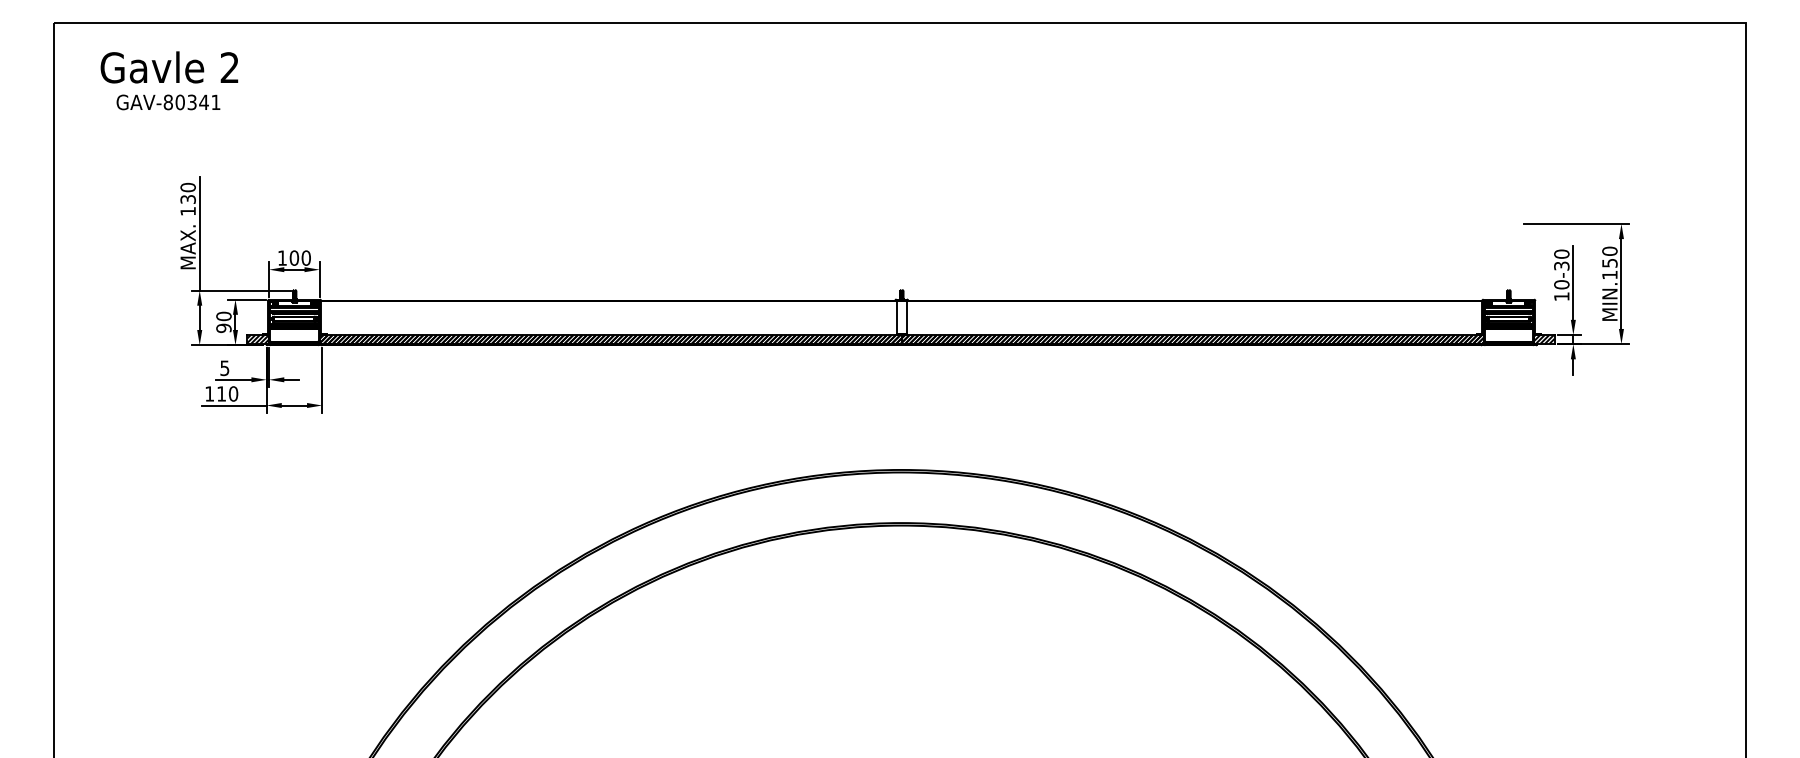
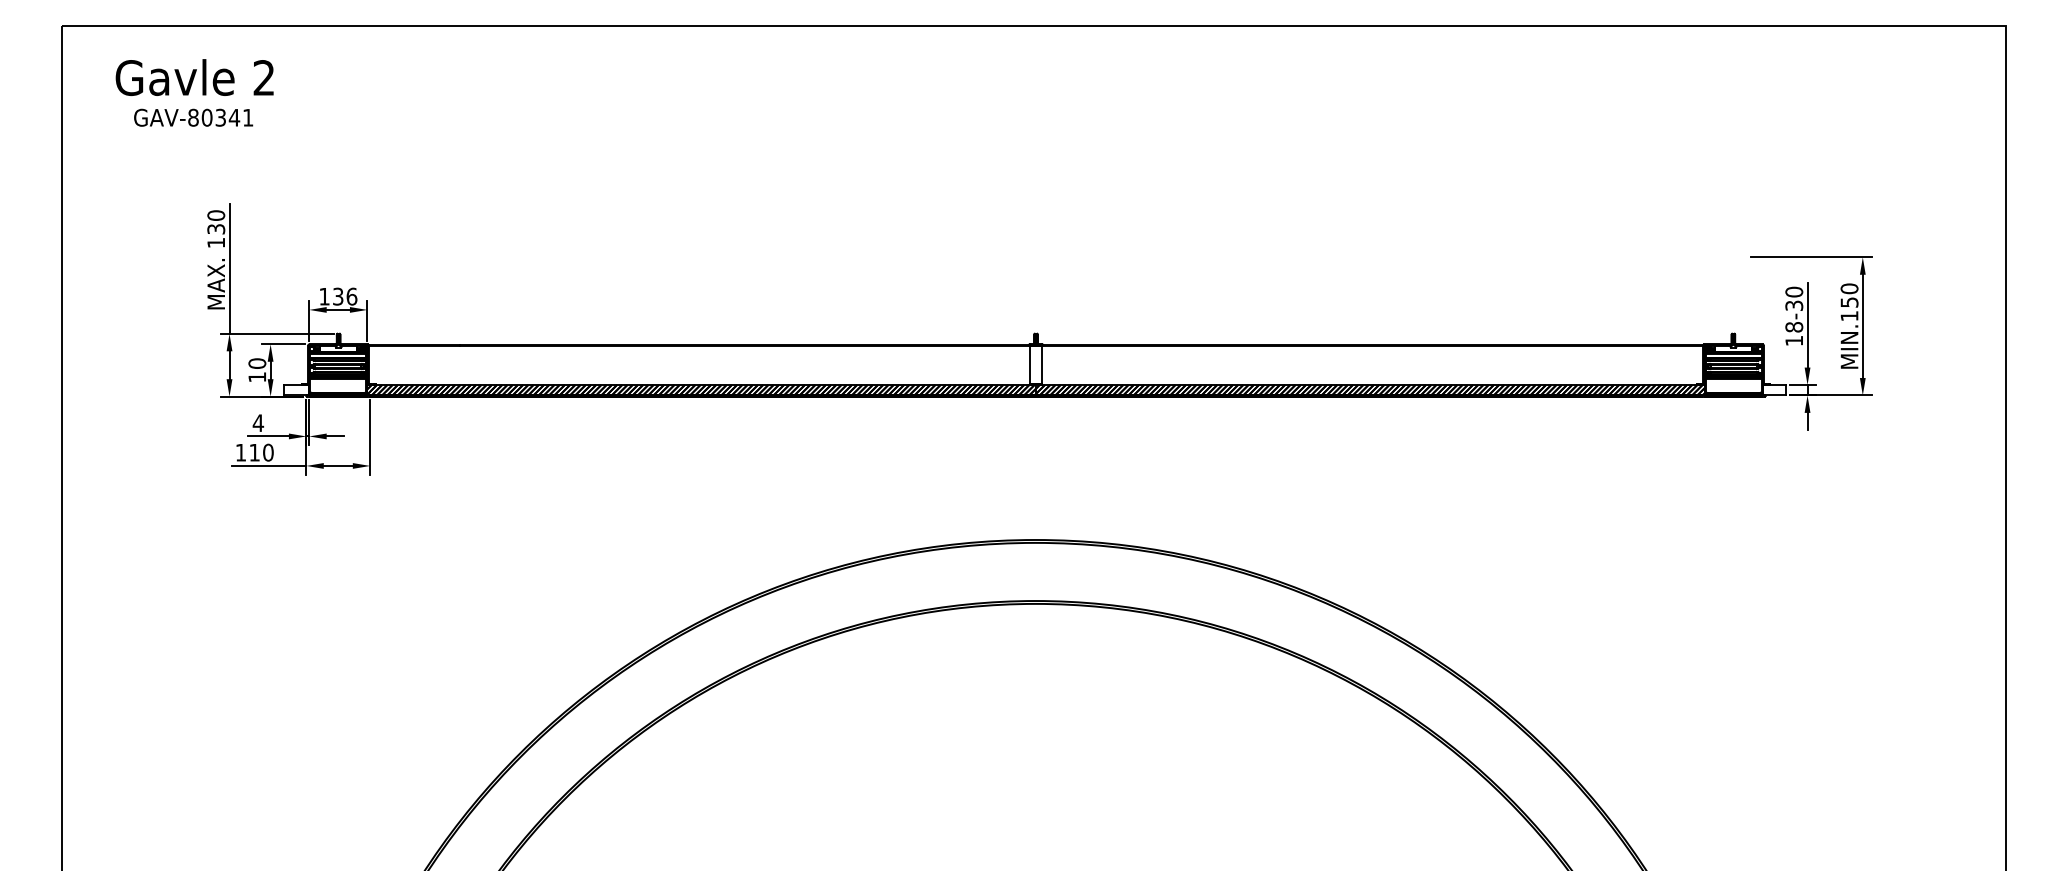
text: (300, 257) -> (345, 295), 100 -> 136
text: (1561, 284) -> (1793, 326), 10-30 -> 18-30
text: (223, 328) -> (256, 377), 90 -> 10
hatch: (258, 339) -> (297, 390), removed
hatch: (1544, 339) -> (1774, 390), removed
text: (224, 368) -> (257, 423), 5 -> 4

